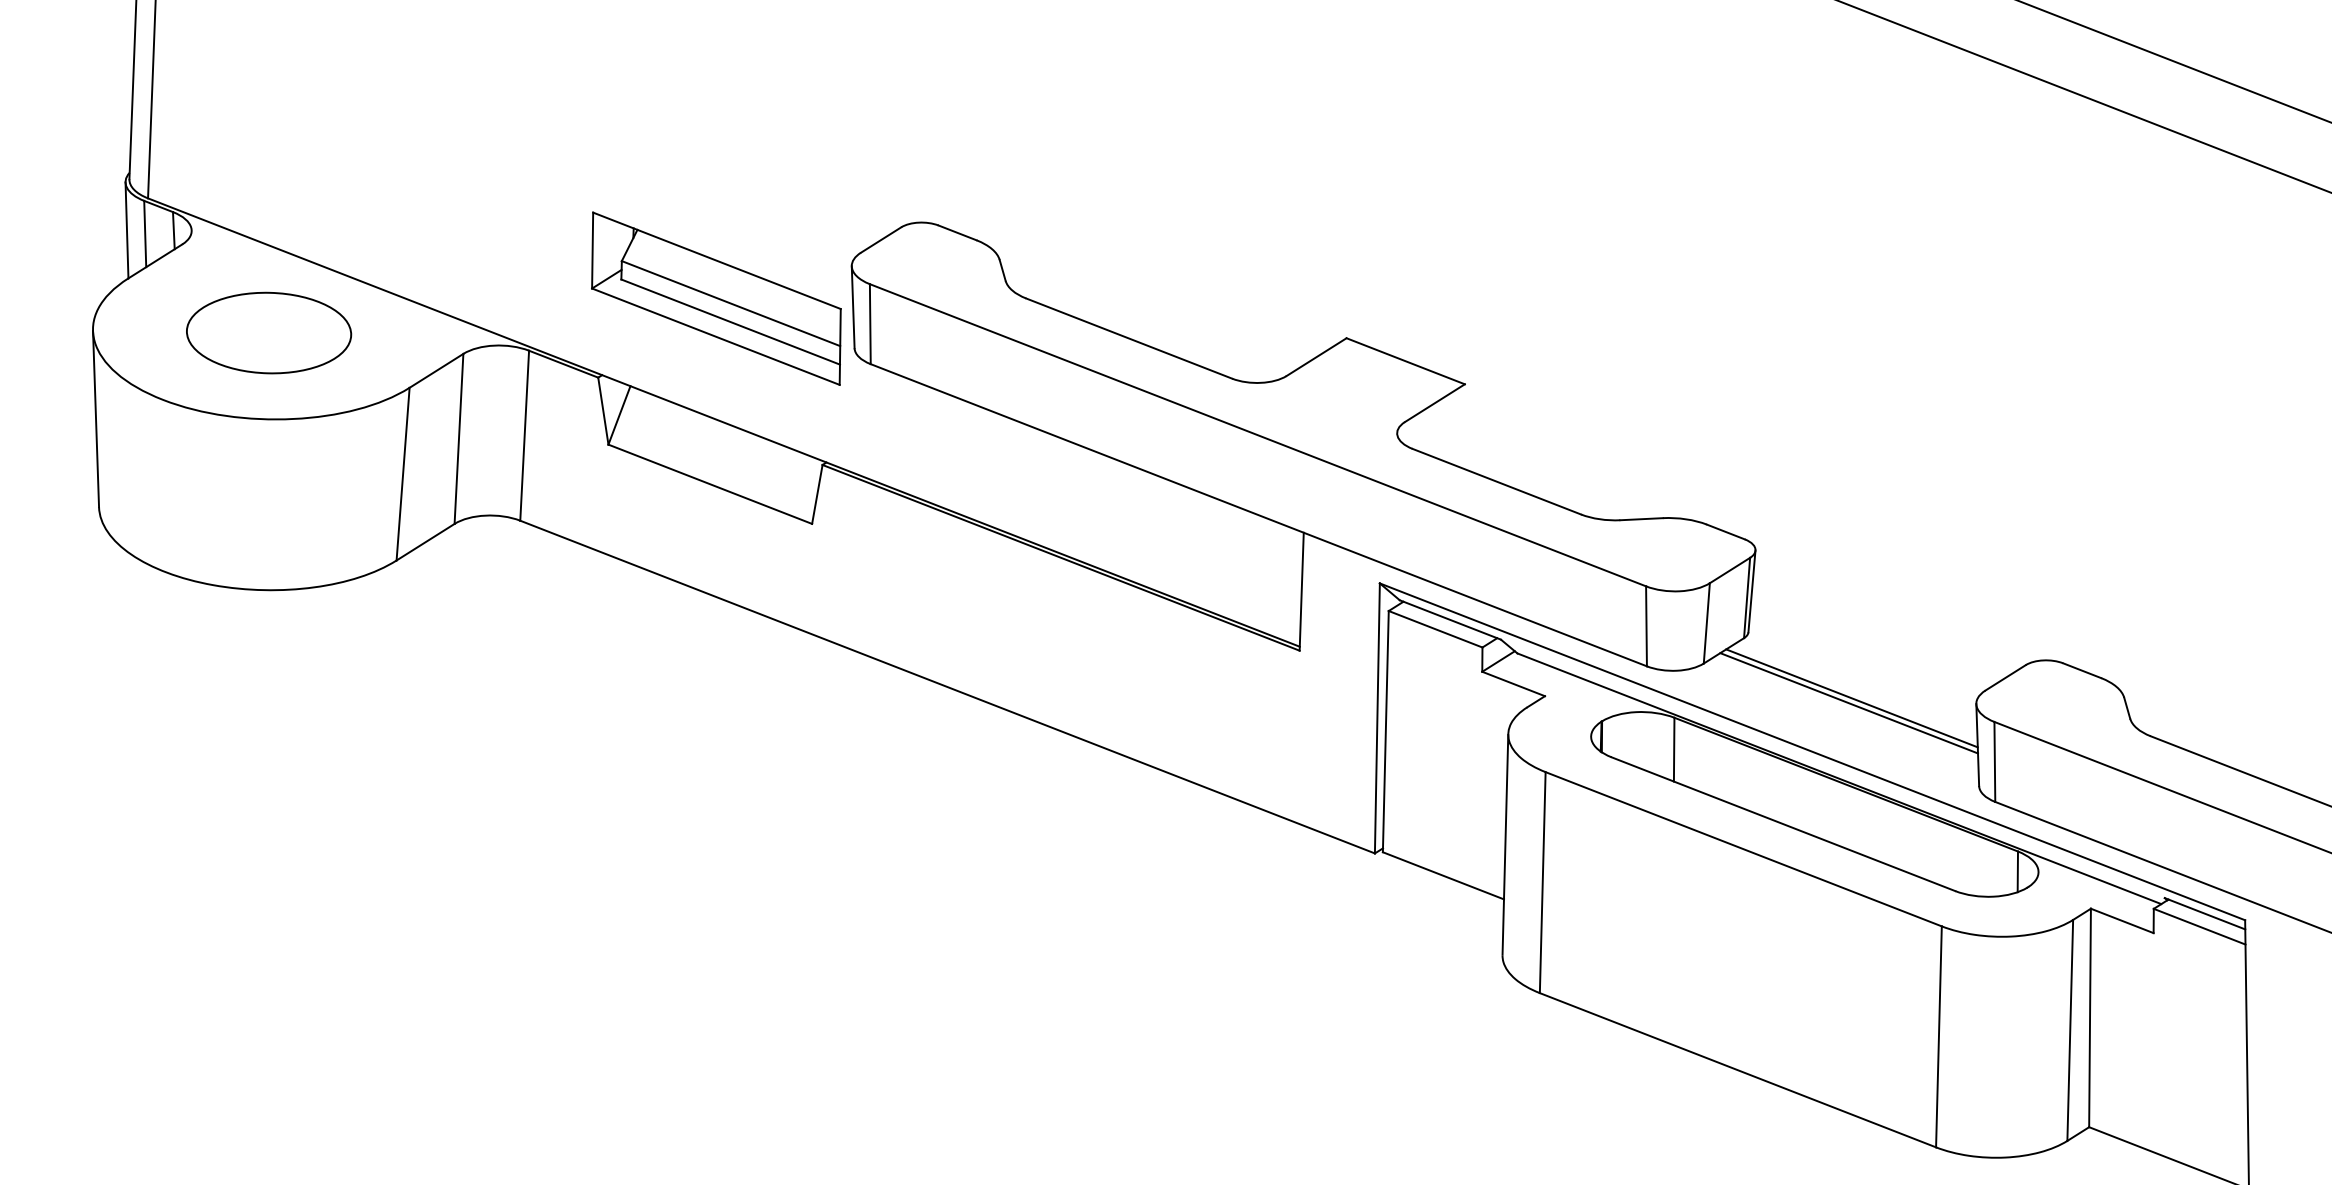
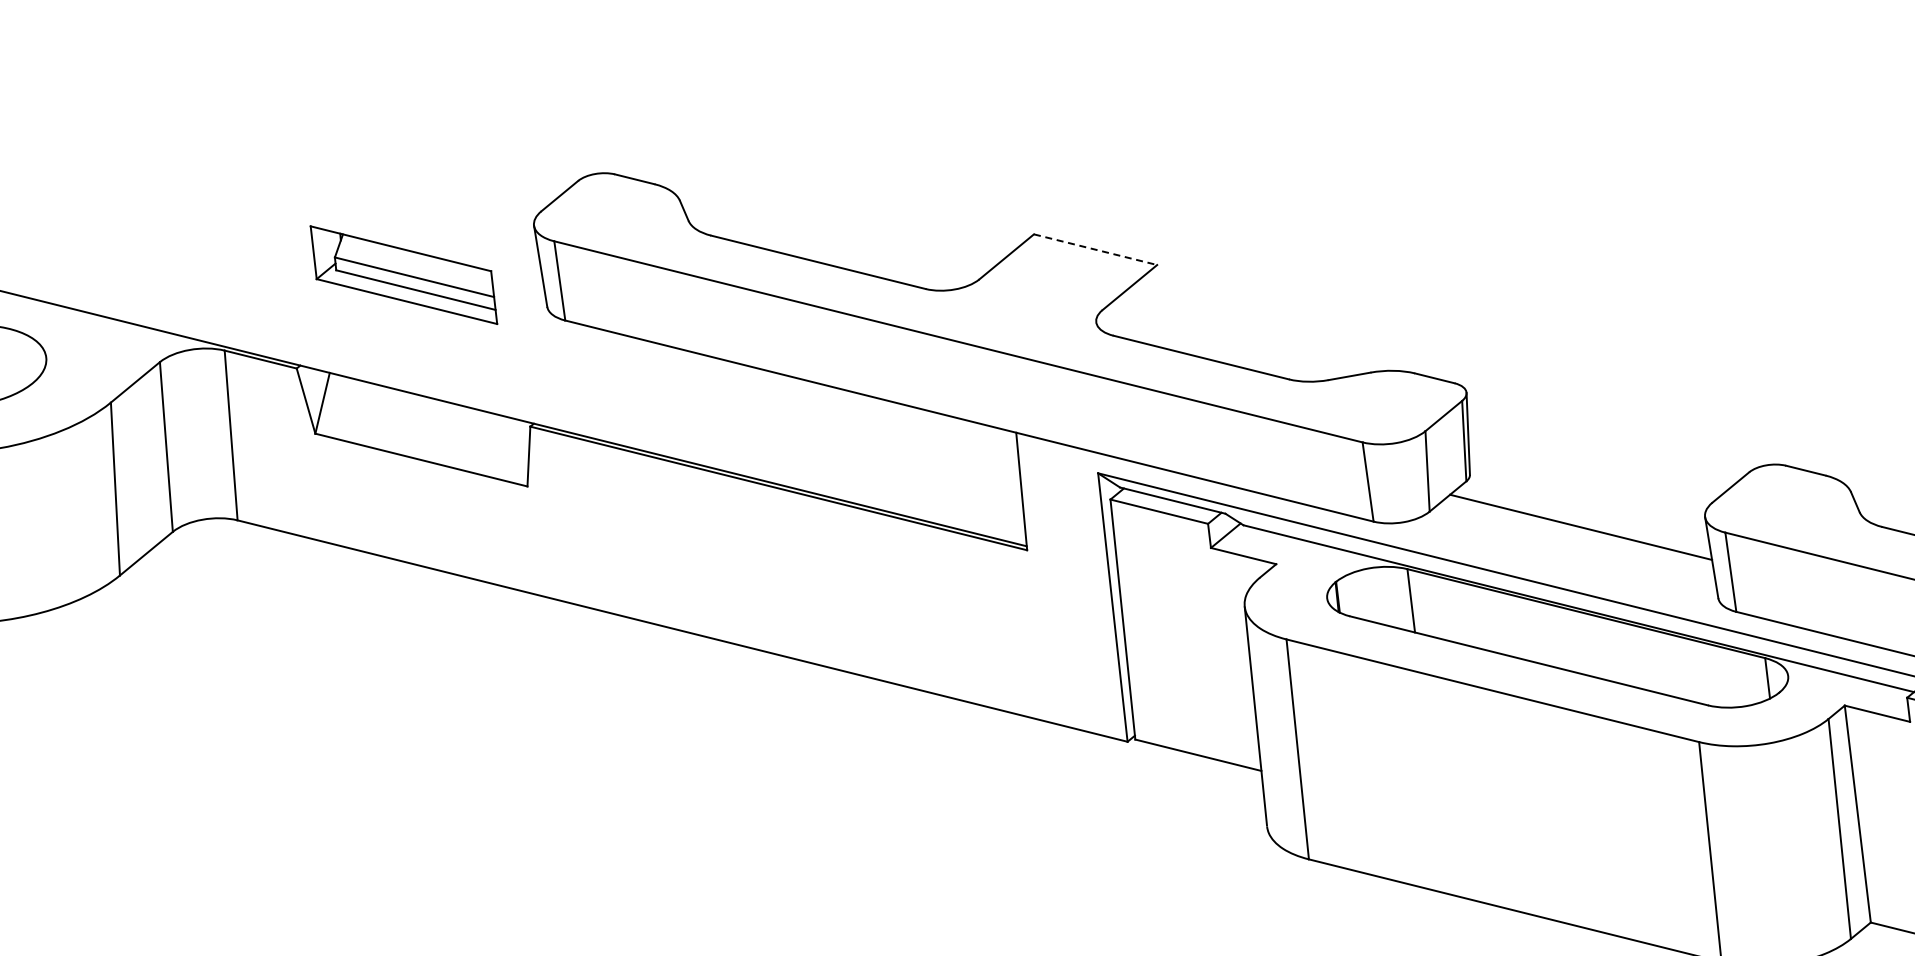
part: (716, 298) -> (403, 275), size x0.7
line: (1406, 361) -> (1096, 249), solid -> dashed
line: (1849, 703) -> (1579, 532), removed

